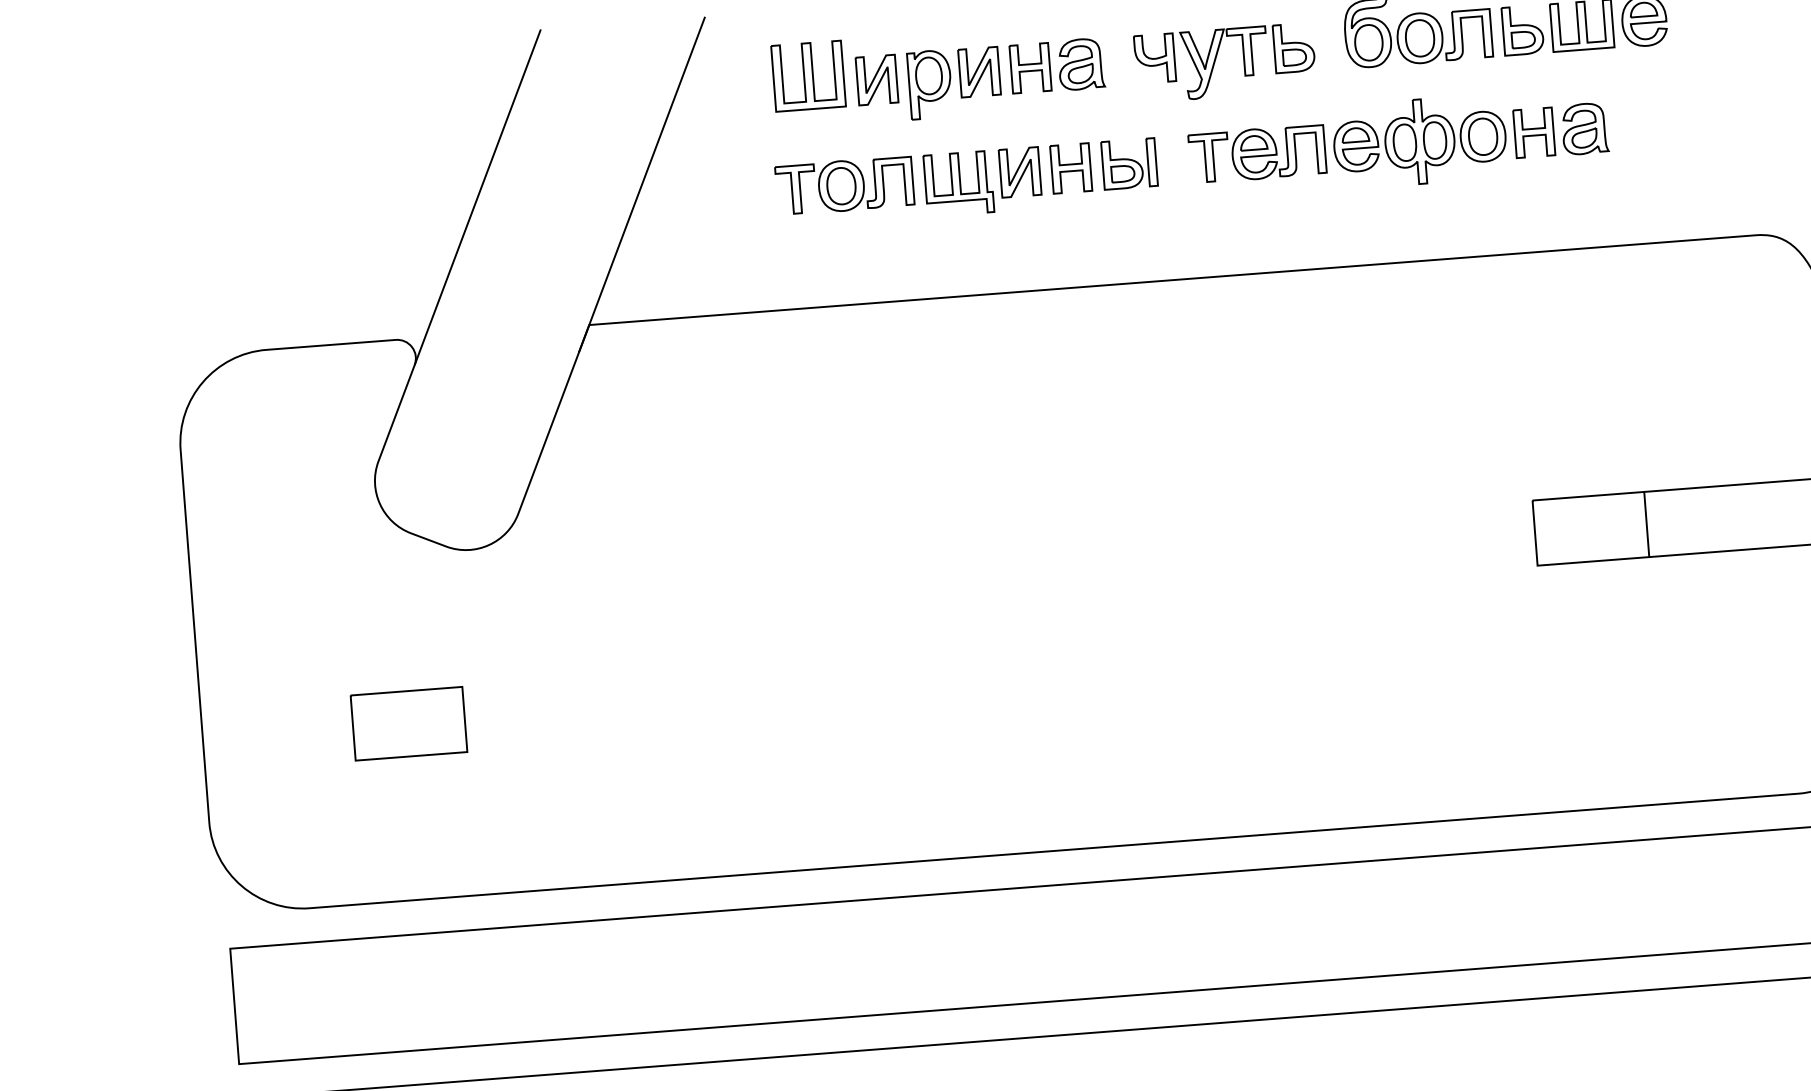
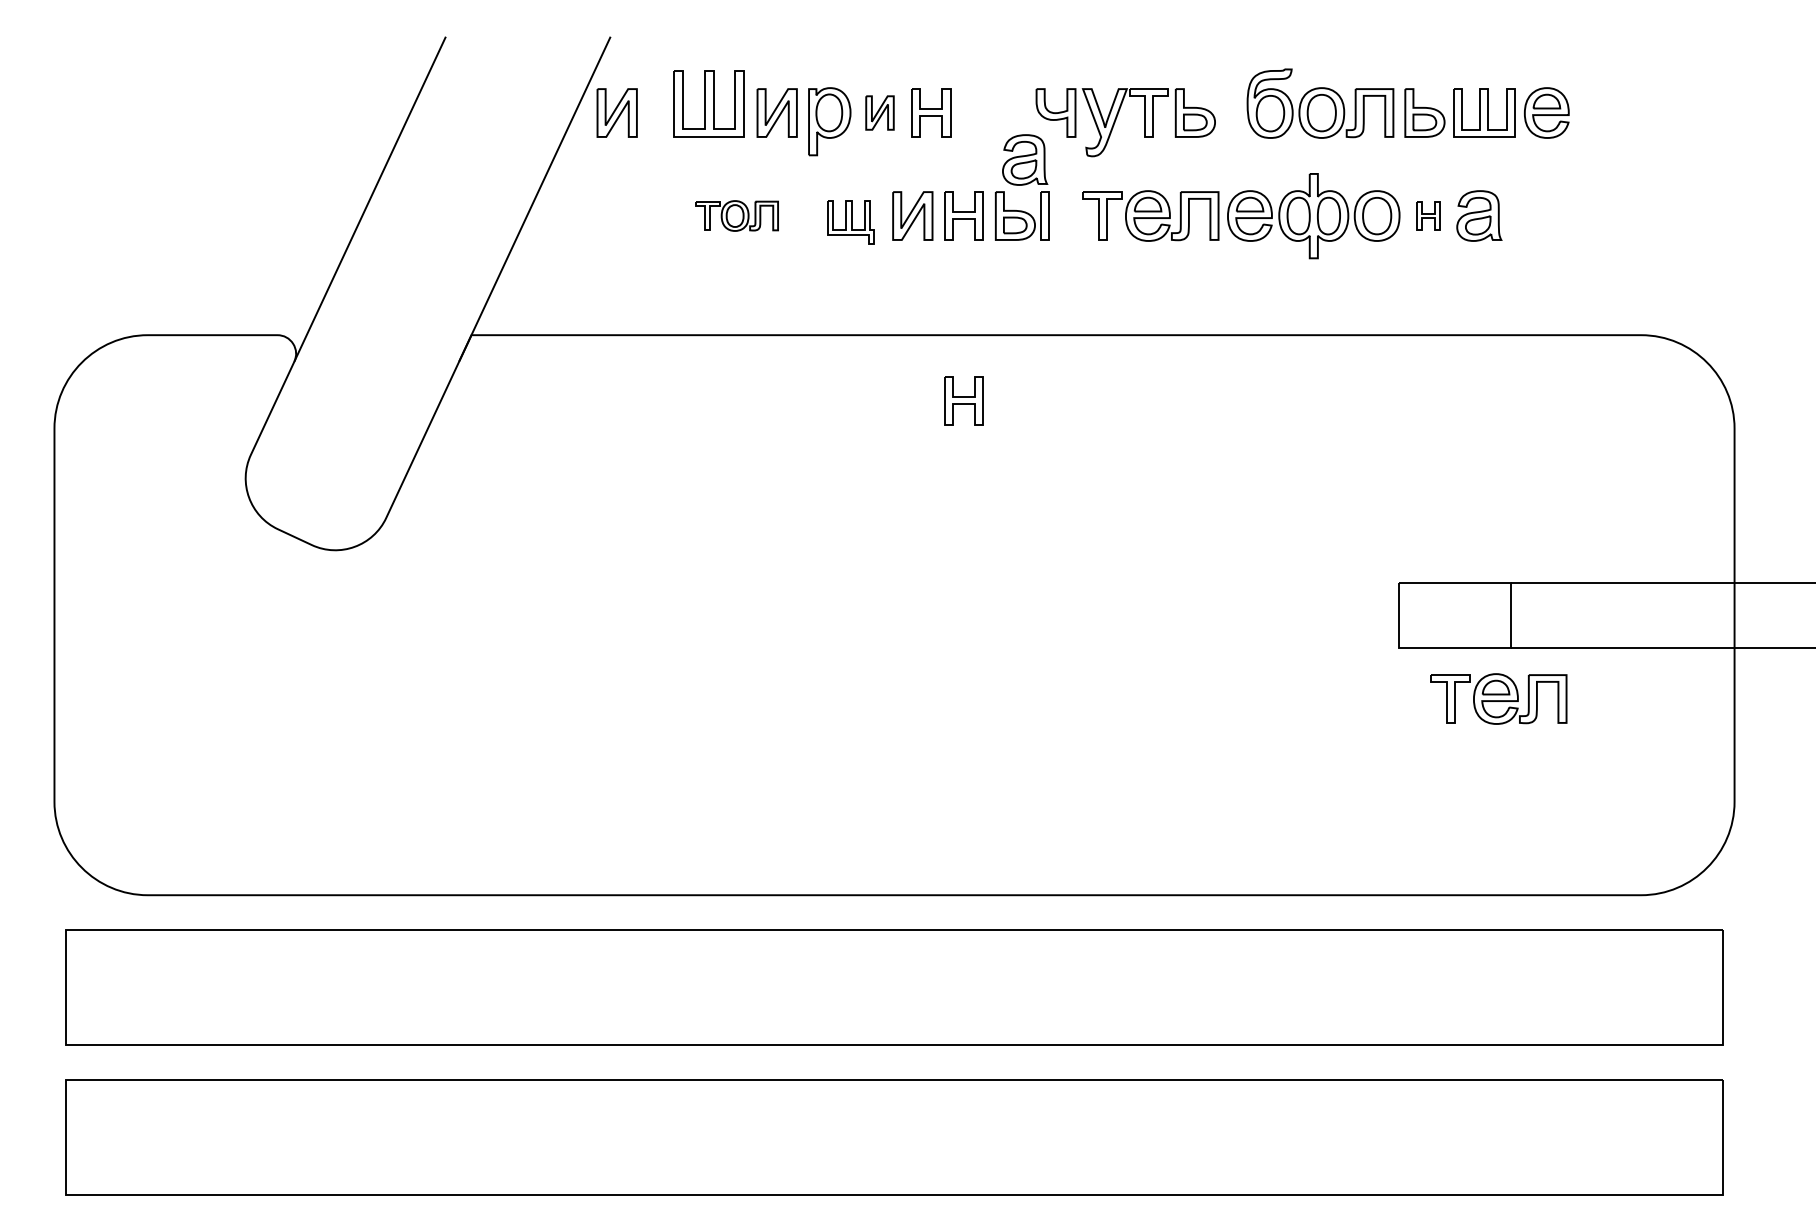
part: (1081, 63) -> (1025, 159), moved
part: (978, 71) -> (879, 112), size x0.7
part: (716, 91) -> (616, 112), added
part: (1534, 132) -> (1428, 215), size x0.6
part: (958, 183) -> (850, 222), size x0.7
part: (845, 185) -> (737, 215), size x0.6
part: (1084, 352) -> (963, 400), added
part: (1641, 608) -> (1498, 698), added
part: (408, 723) -> (260, 718), removed

